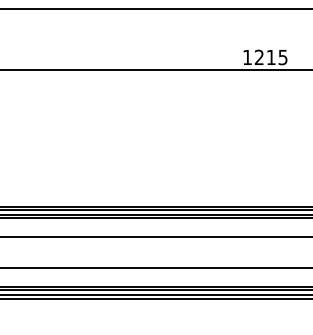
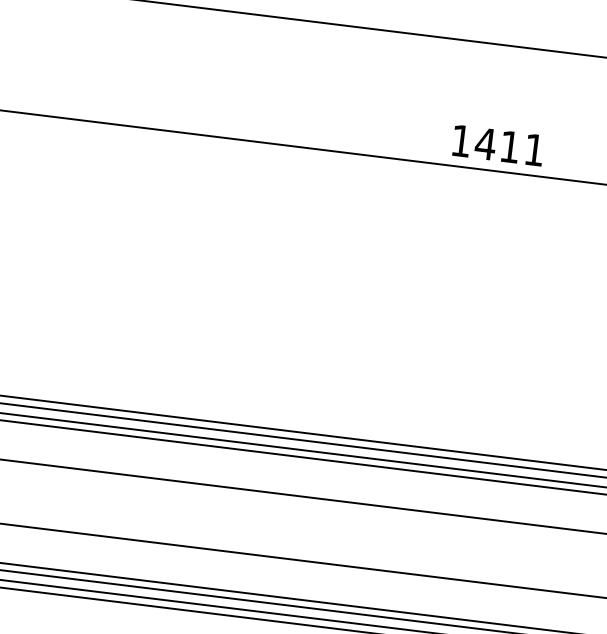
text: (270, 57) -> (508, 146), 1215 -> 1411

